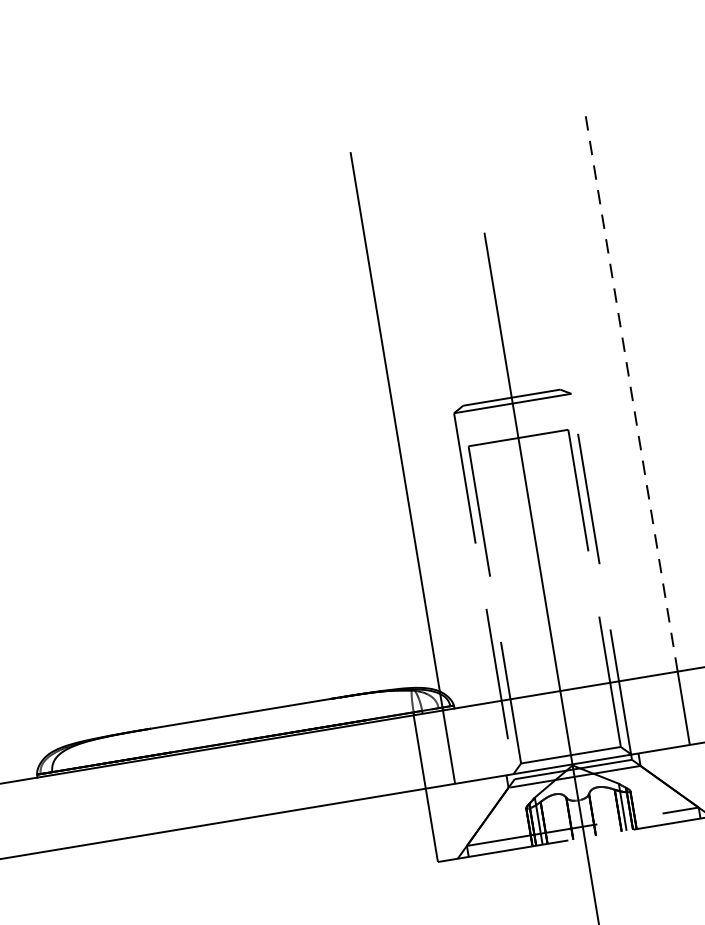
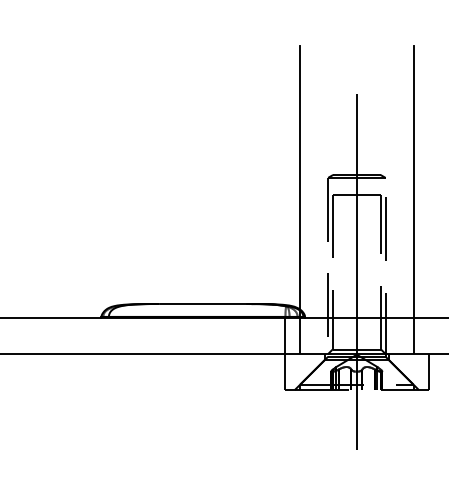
line: (631, 391) -> (414, 181), dashed -> solid

